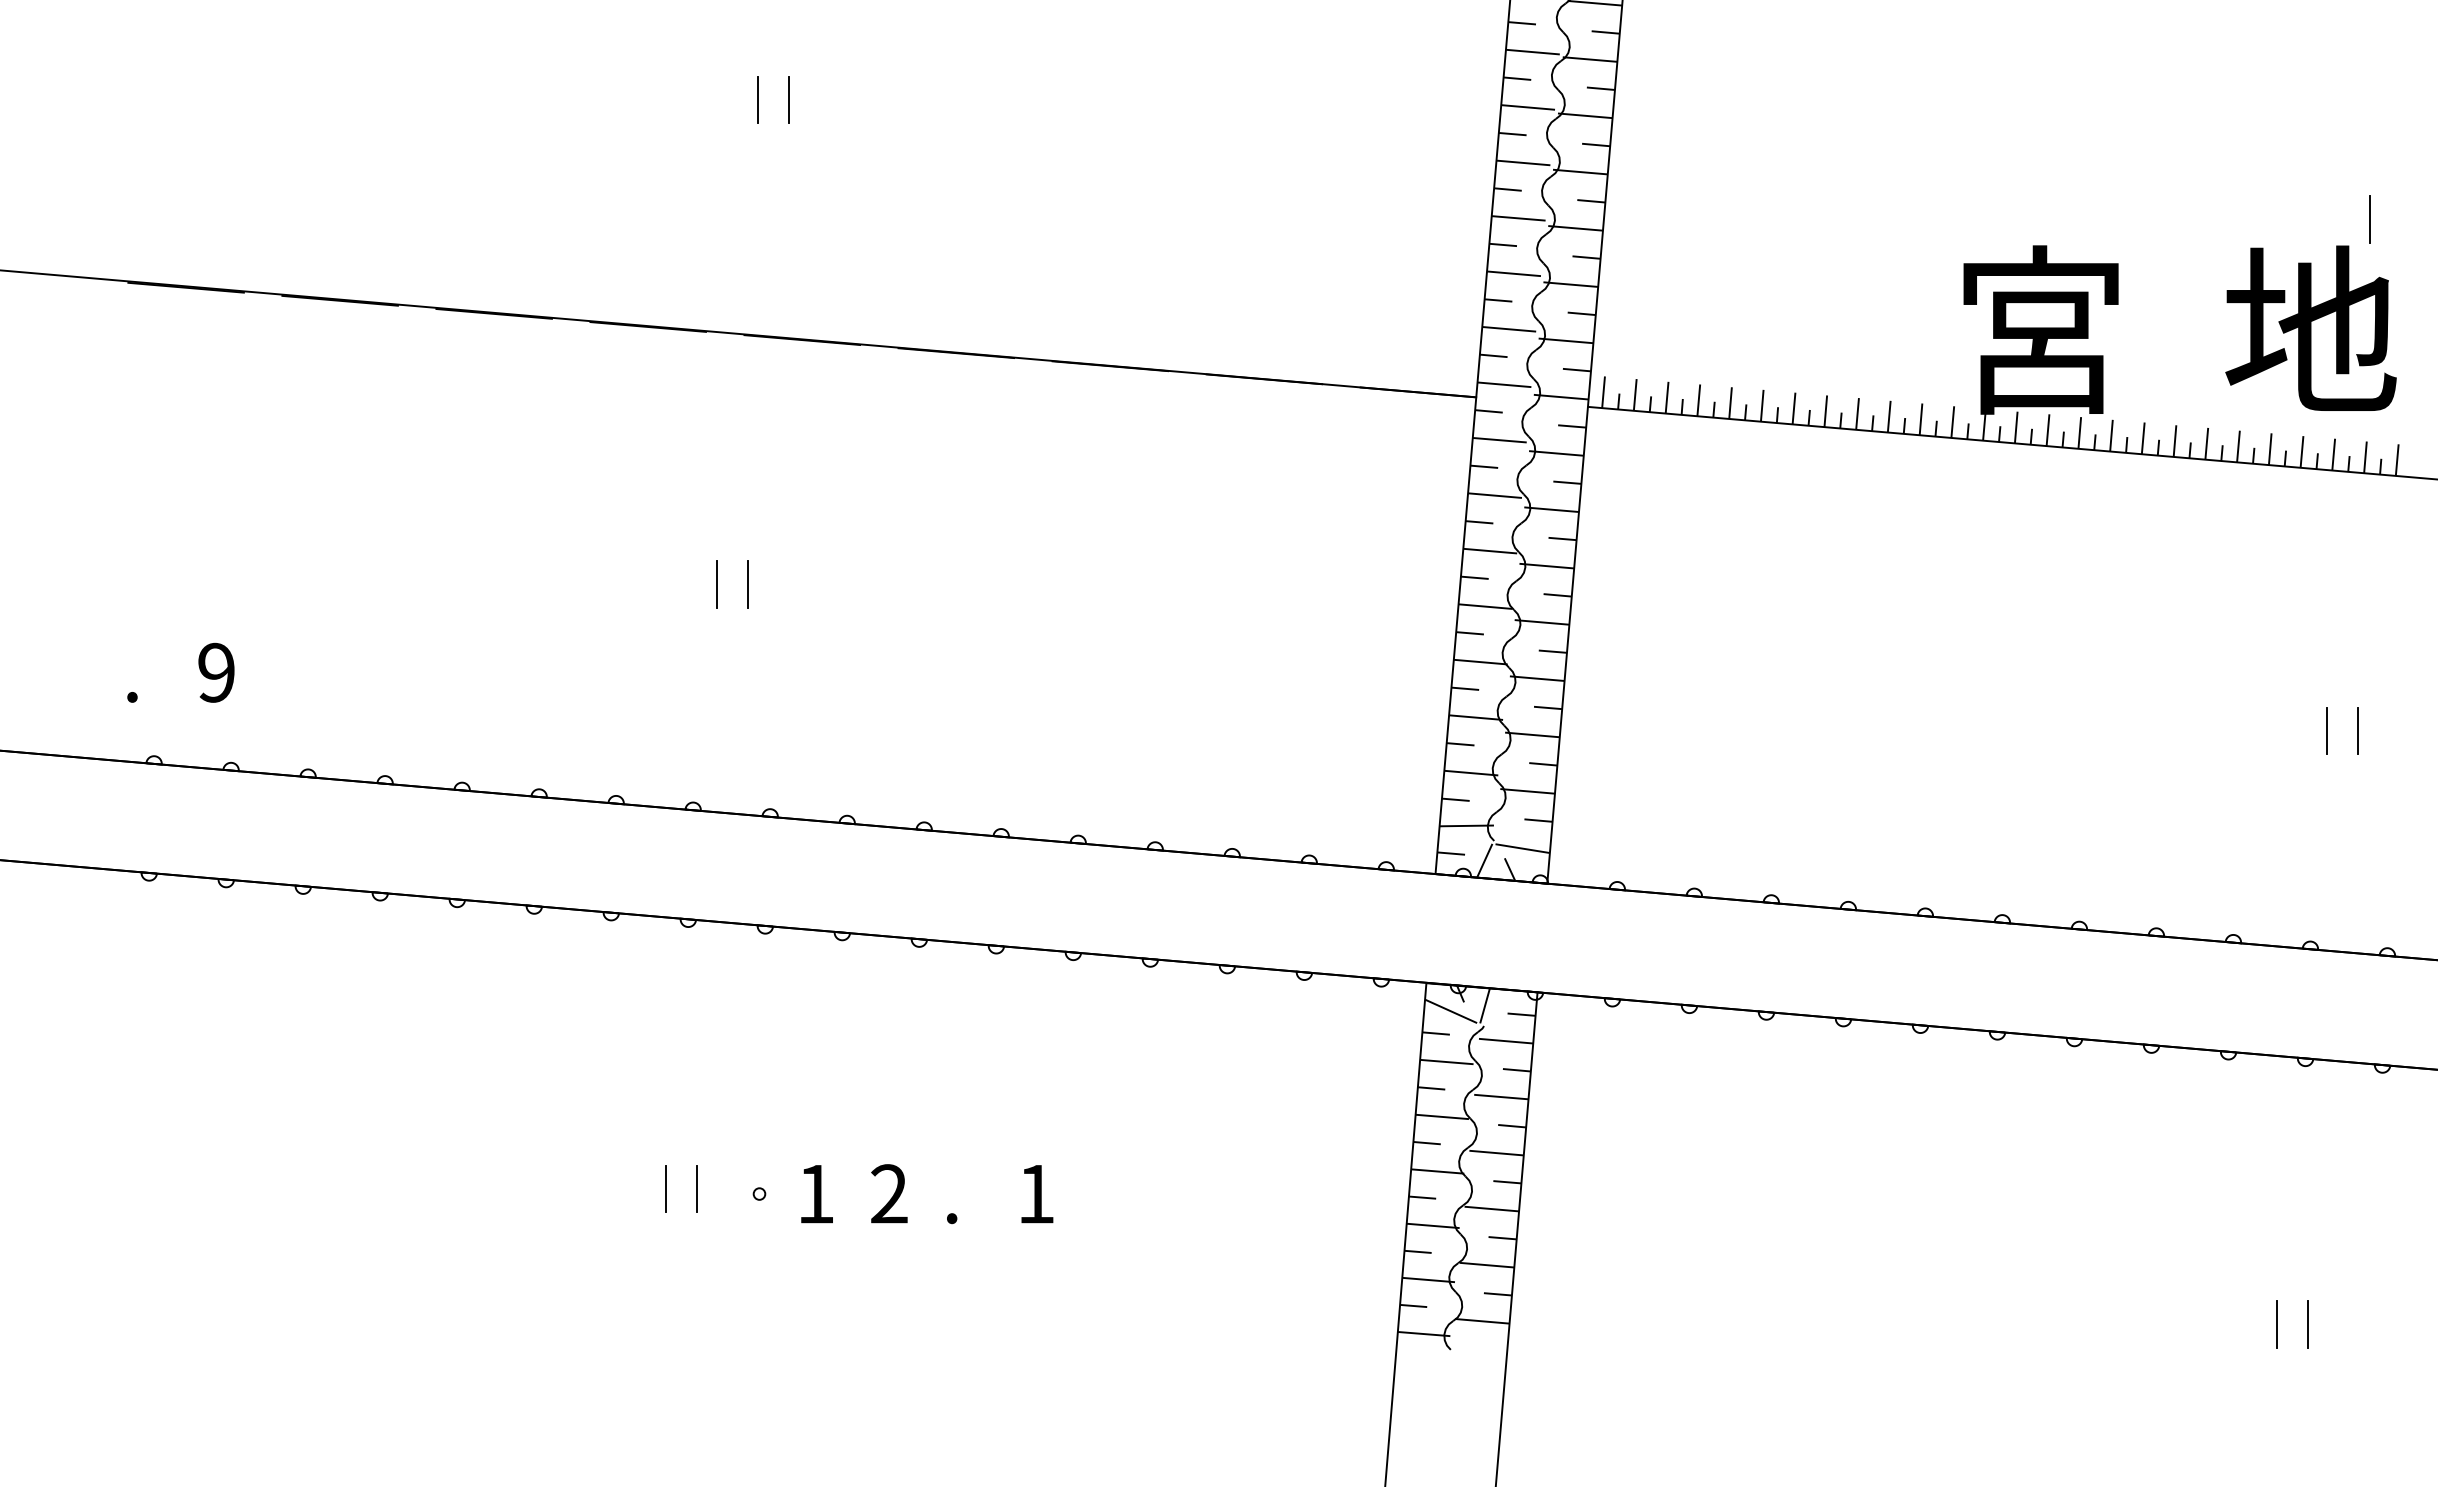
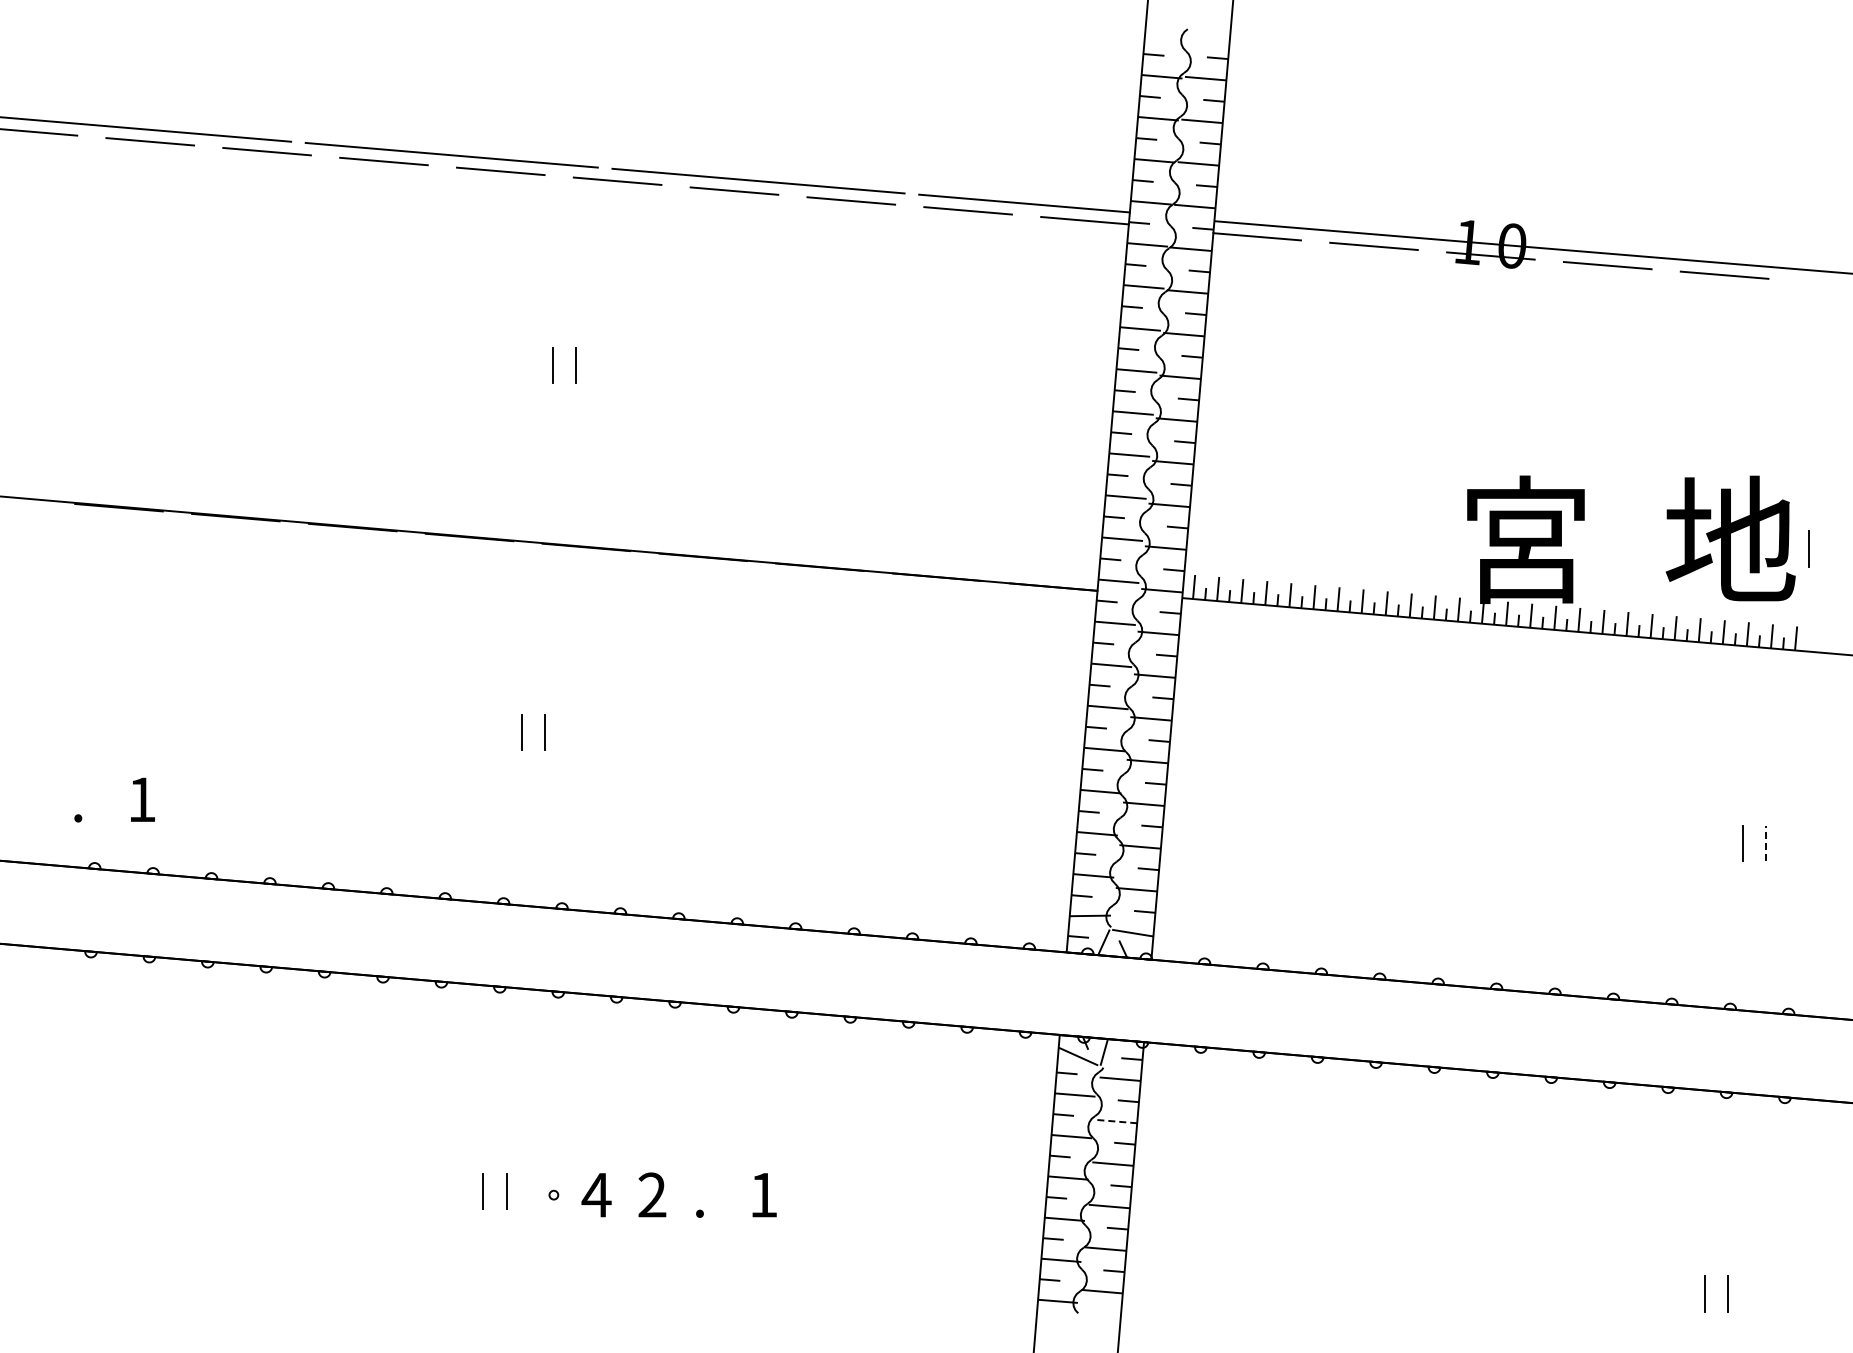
line: (2368, 218) -> (1808, 548), moved
text: (215, 672) -> (141, 799), 9 -> 1
line: (2358, 730) -> (1766, 843), solid -> dashed
line: (1501, 1096) -> (1116, 1121), solid -> dashed
text: (815, 1194) -> (596, 1195), 1 -> 4

